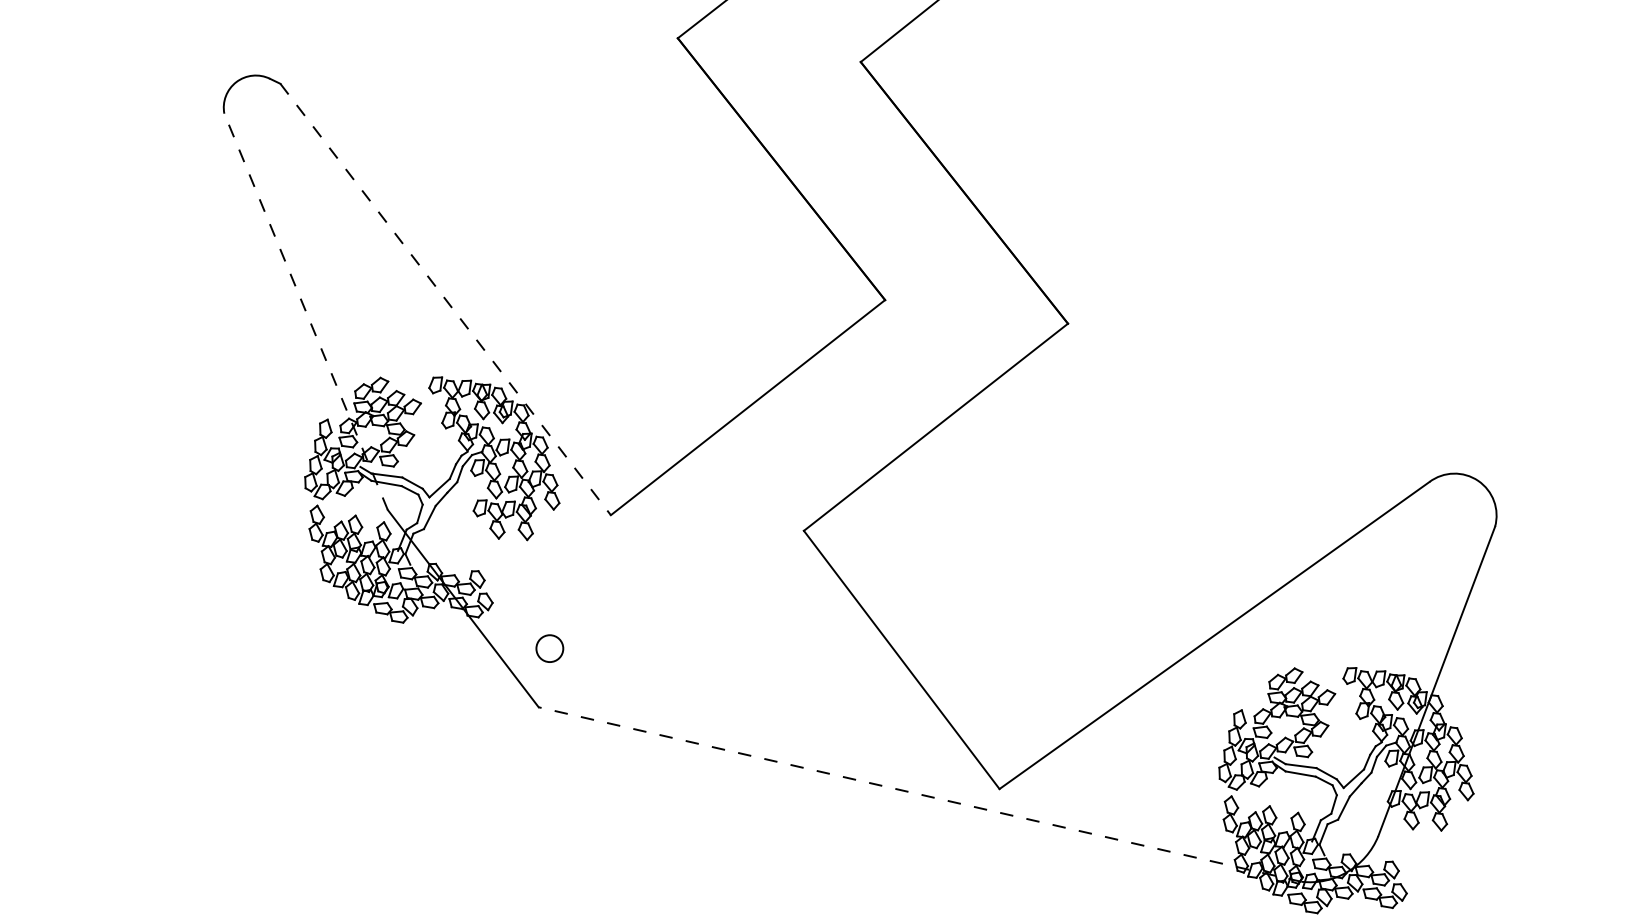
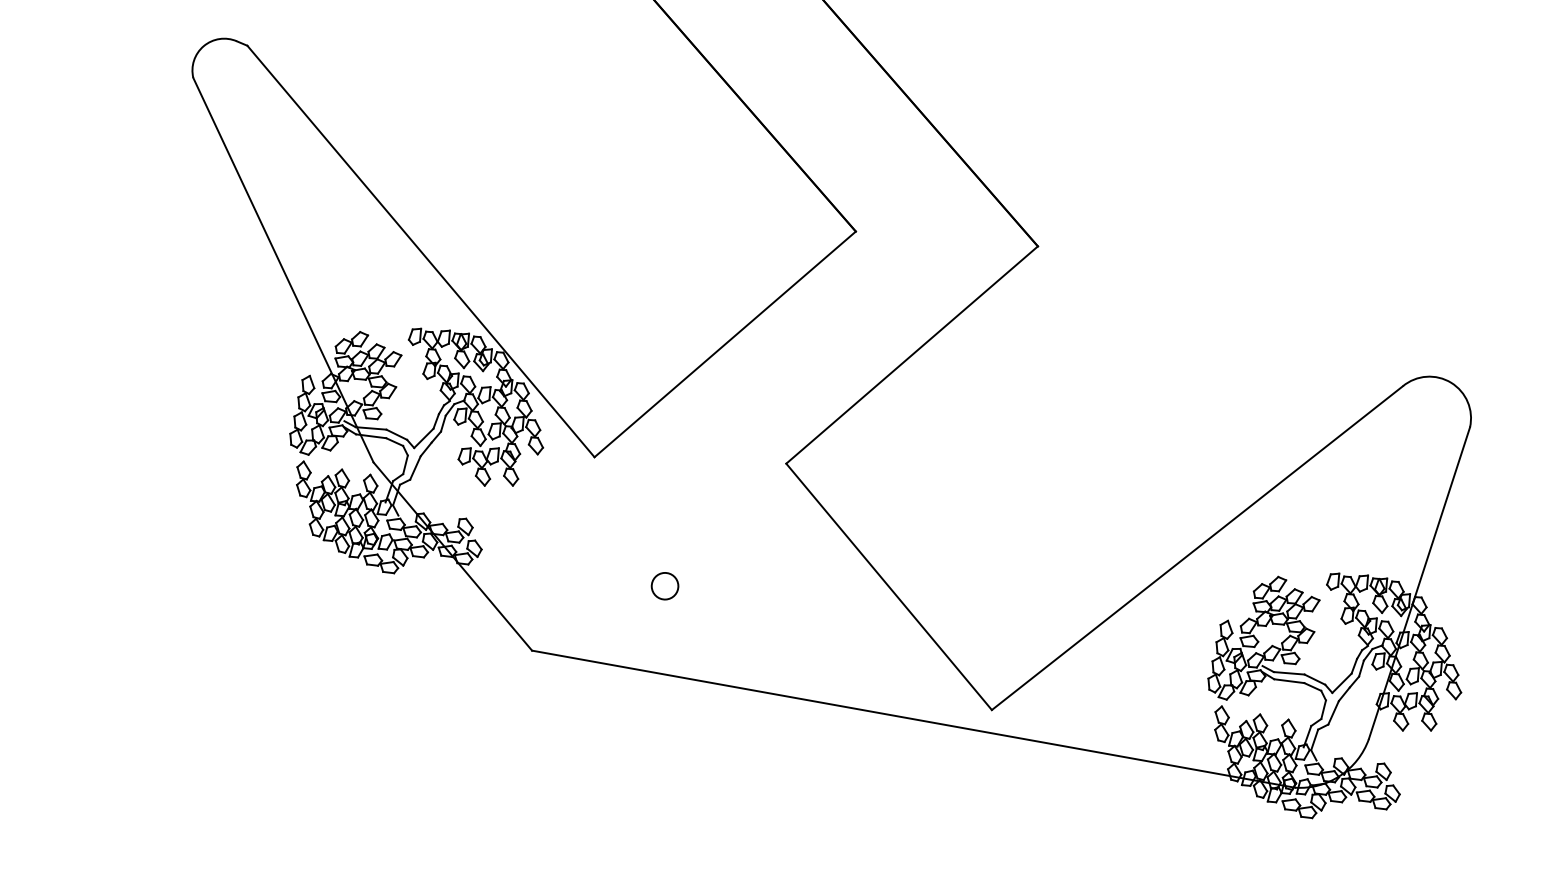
line: (445, 299) -> (420, 251), dashed -> solid
line: (305, 311) -> (282, 269), dashed -> solid
circle: (549, 648) -> (664, 586), moved
line: (919, 794) -> (912, 719), dashed -> solid

